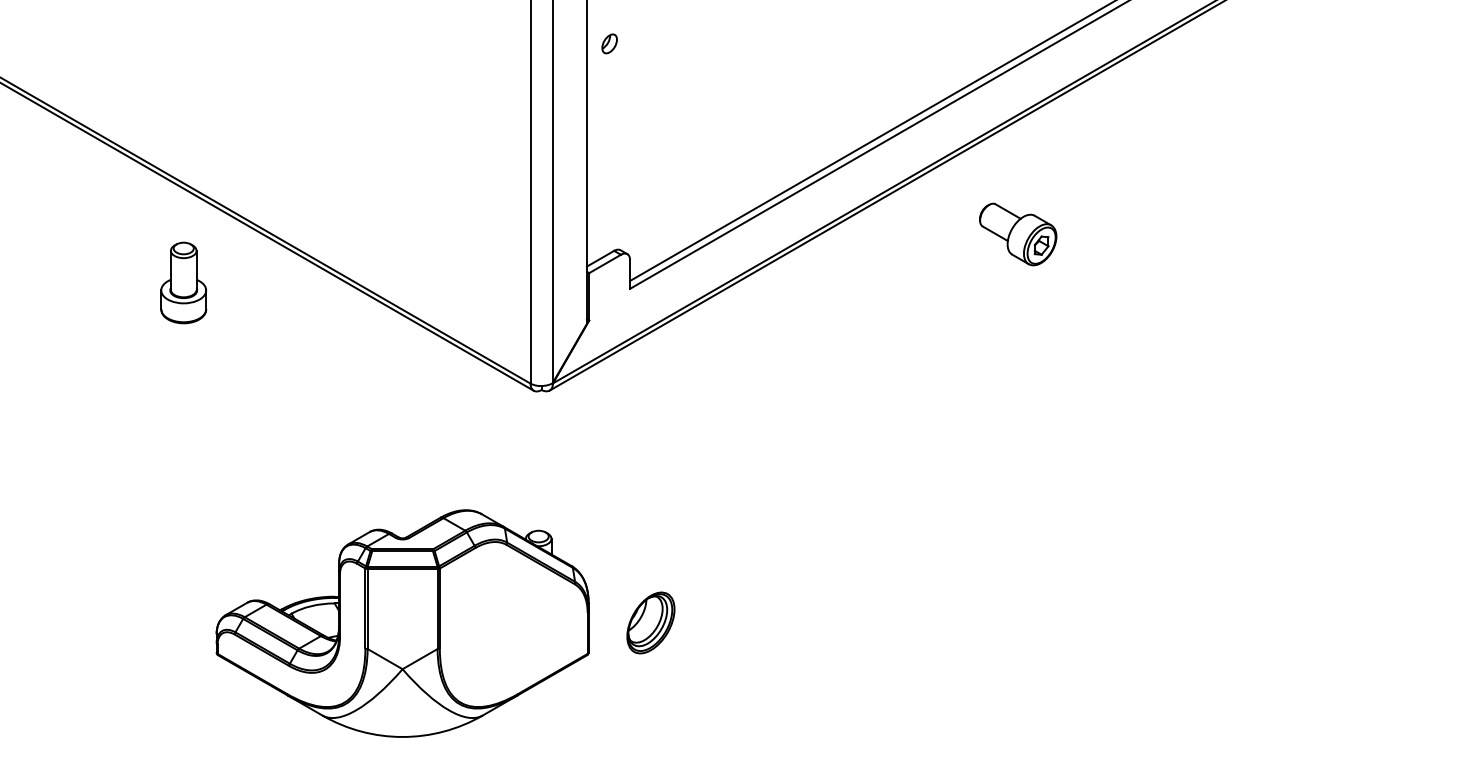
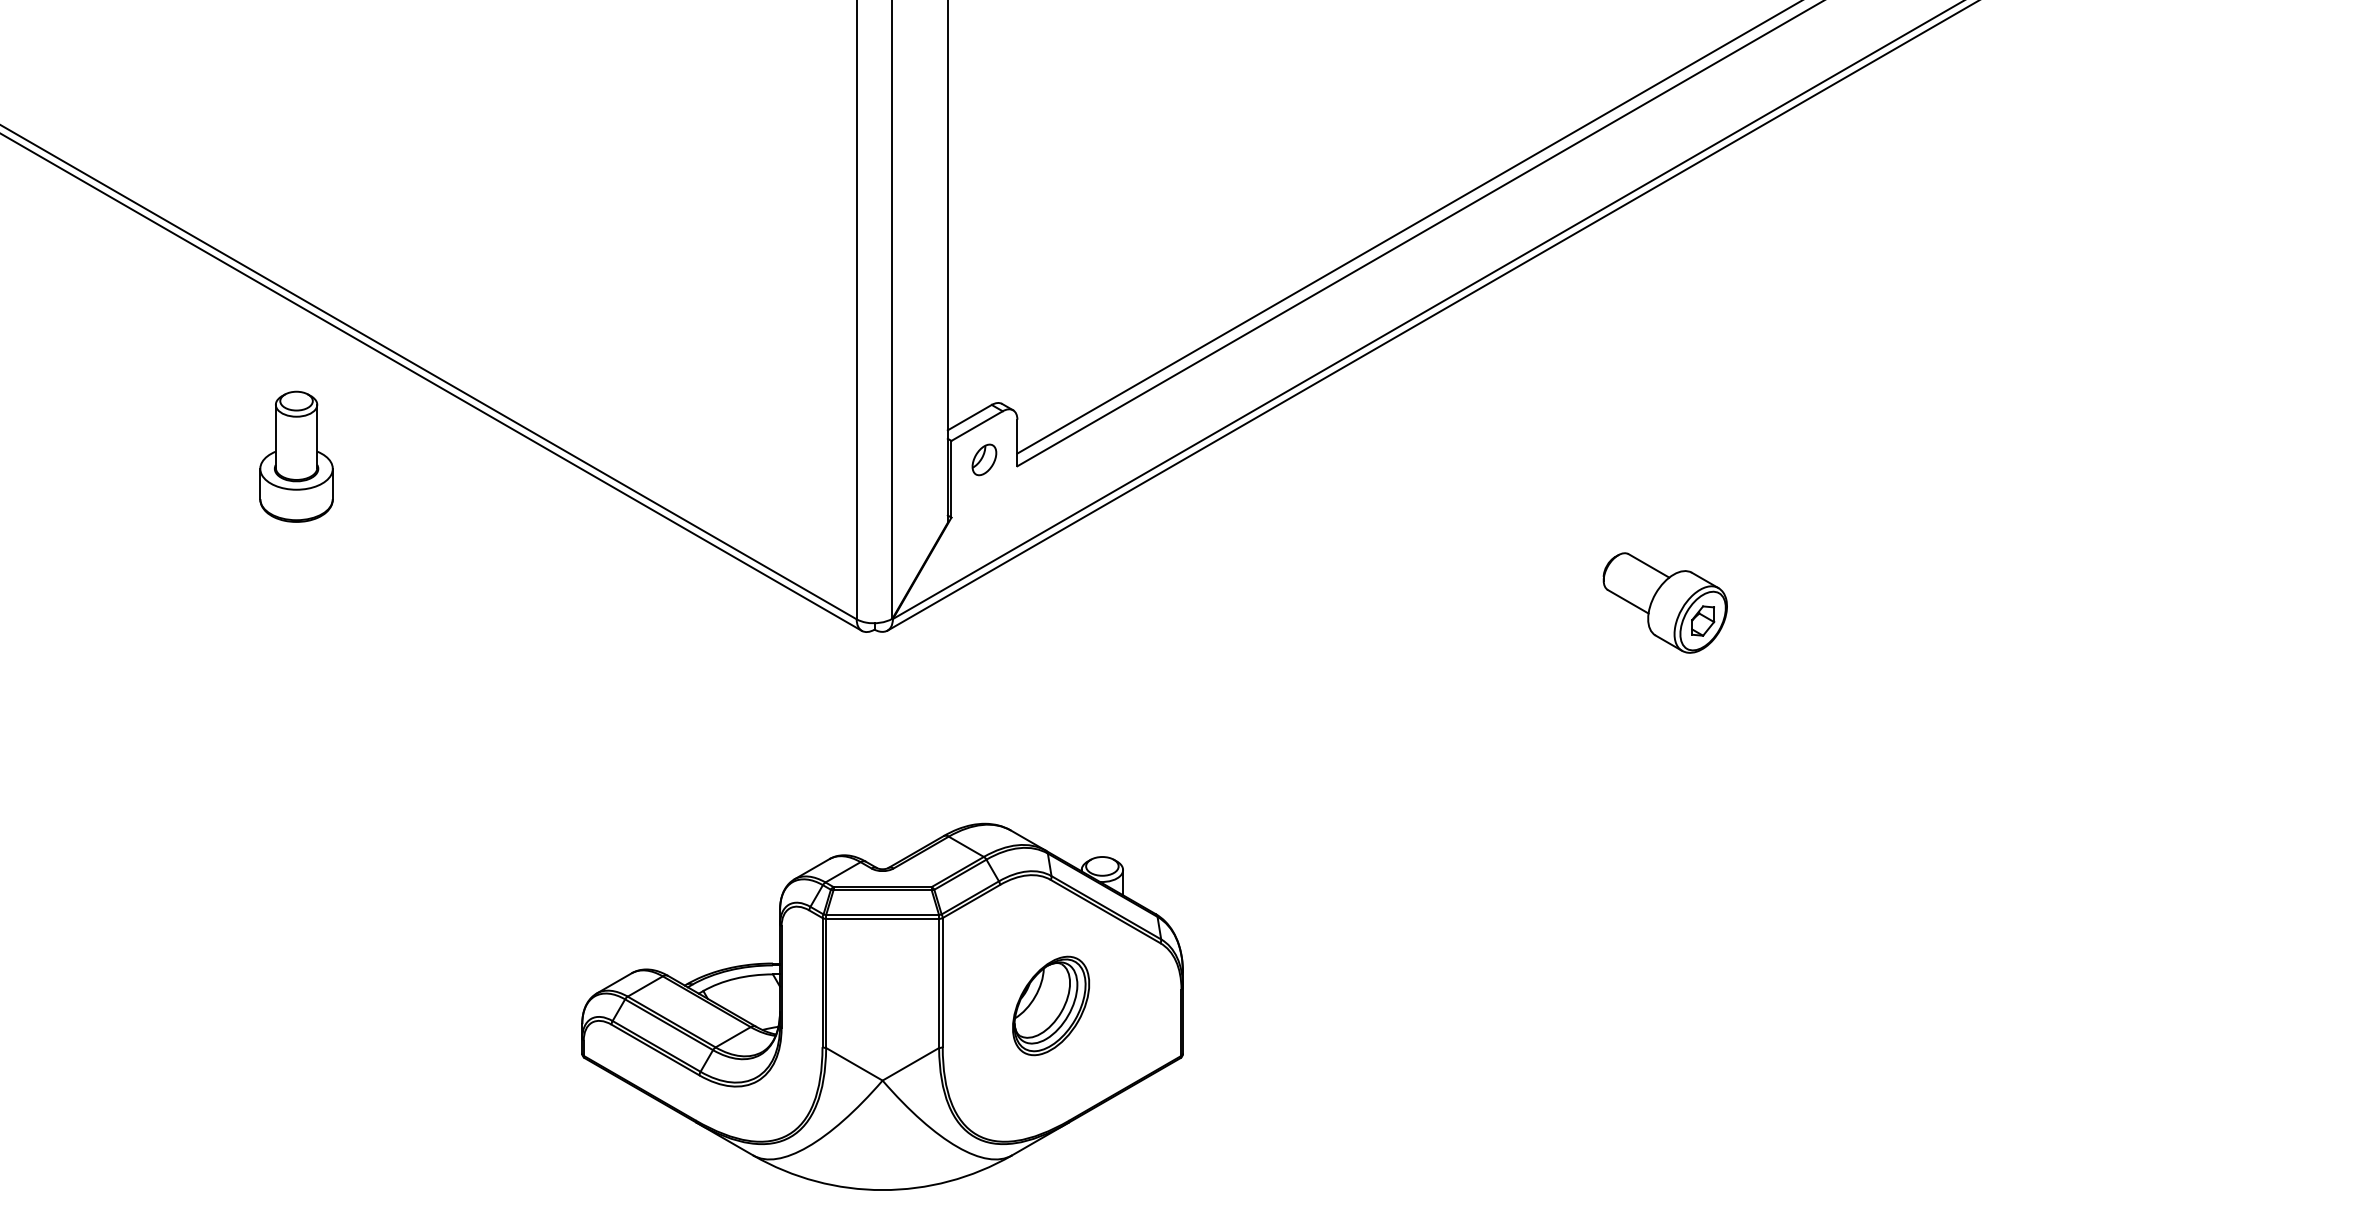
part: (609, 43) -> (984, 459), moved
part: (1018, 234) -> (1665, 603), moved
part: (402, 623) -> (882, 1006), moved

